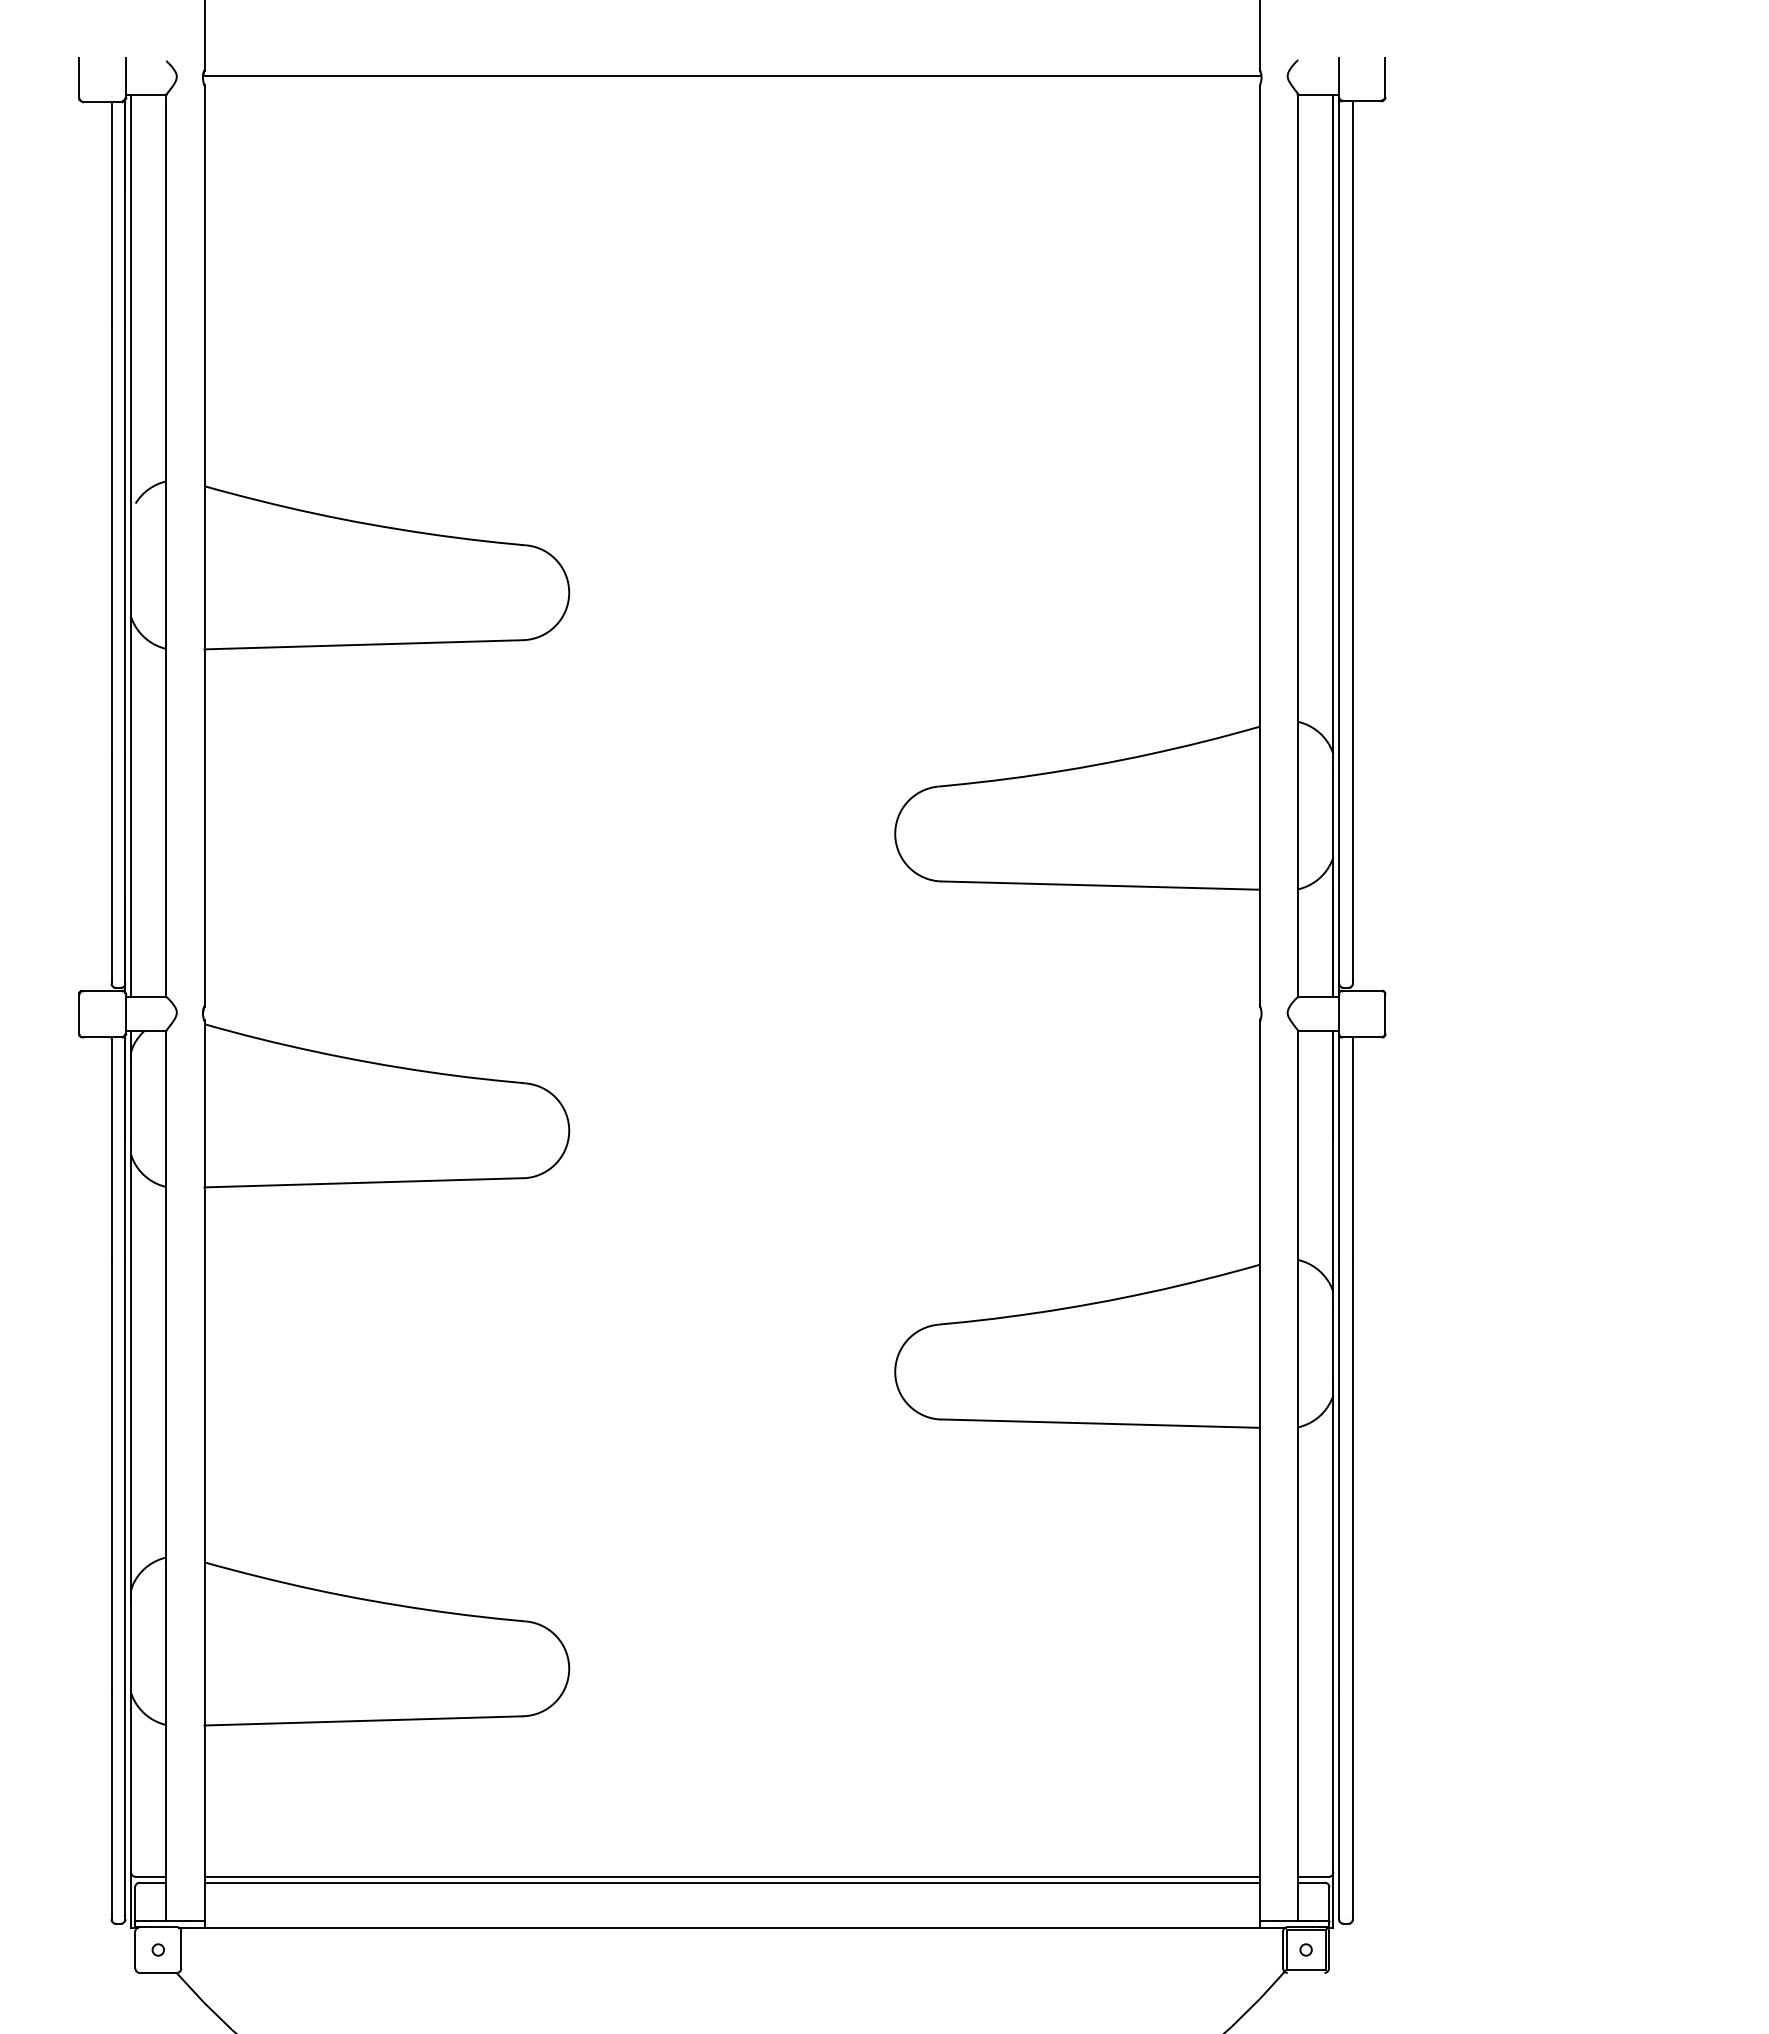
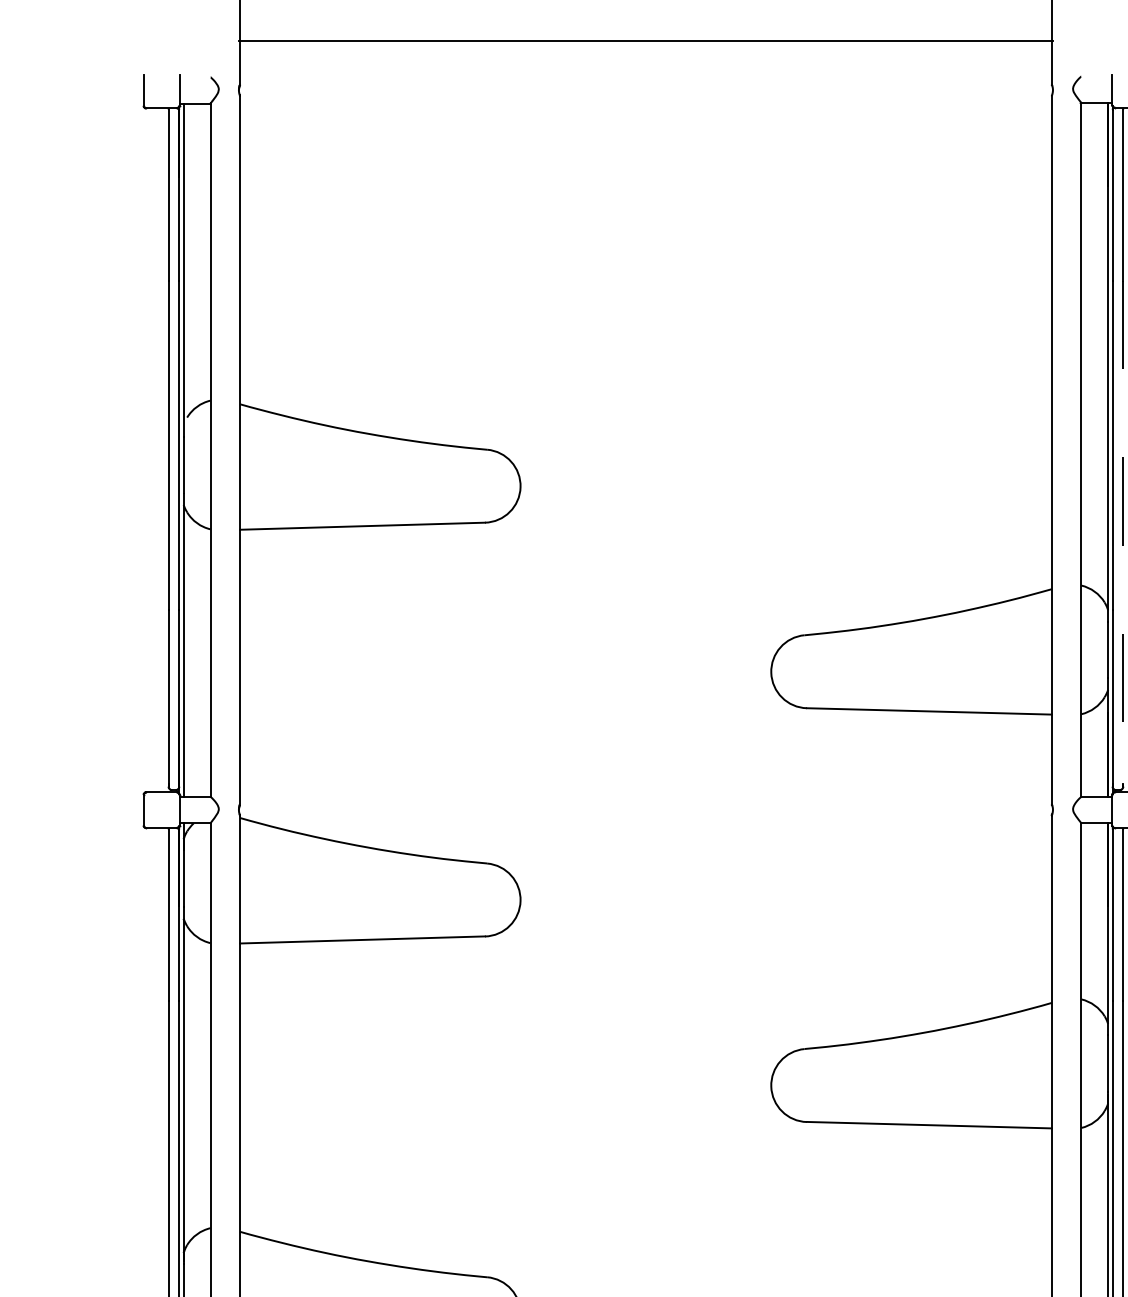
line: (732, 75) -> (646, 40), moved
line: (1352, 653) -> (1122, 532), solid -> dashed

